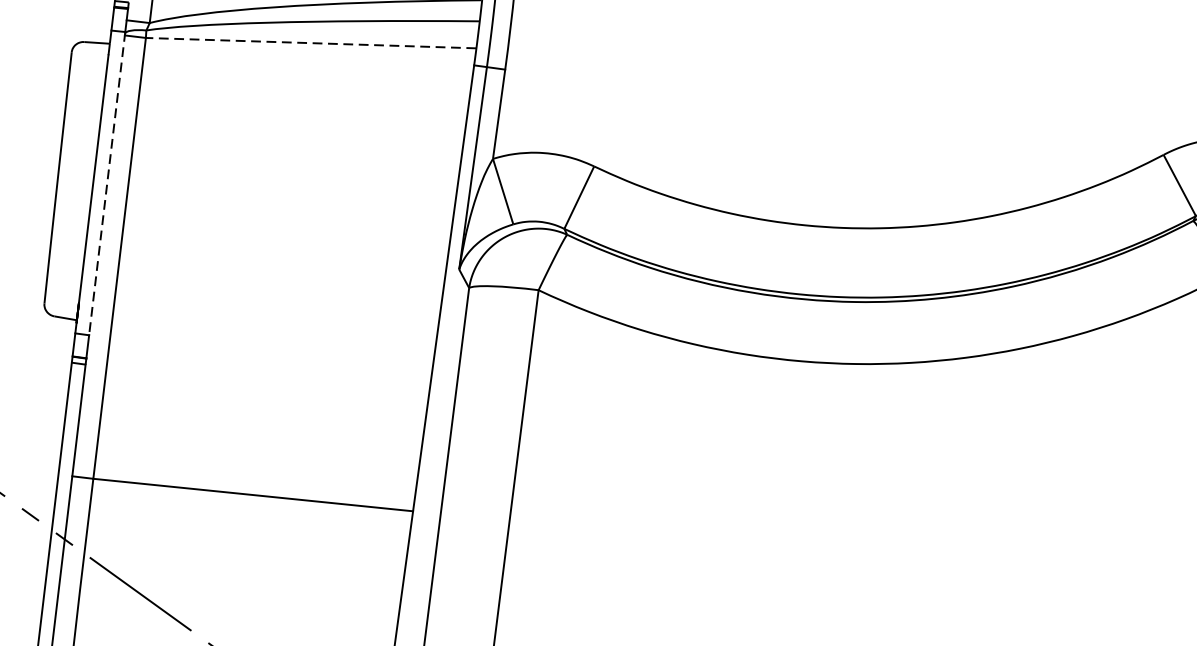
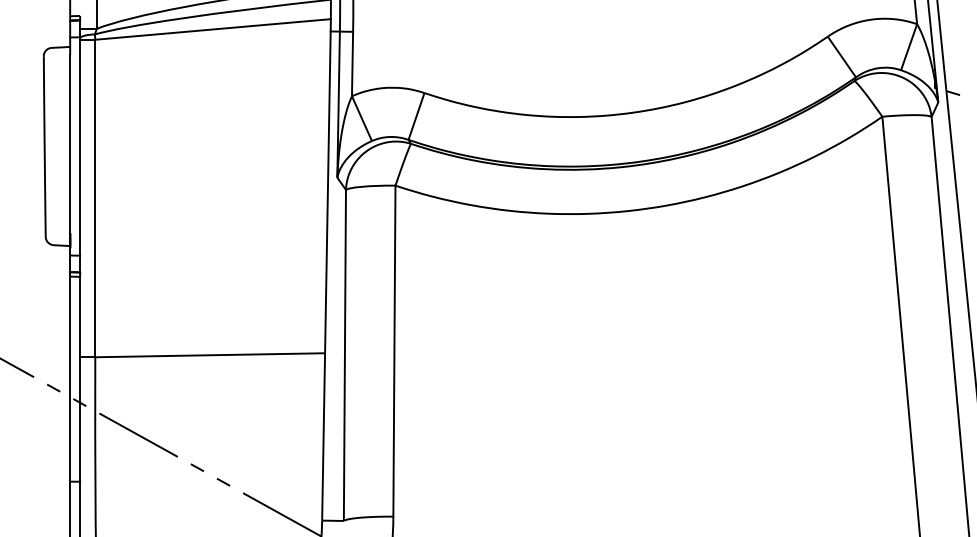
line: (310, 43) -> (212, 29), dashed -> solid
line: (107, 185) -> (80, 147), dashed -> solid

